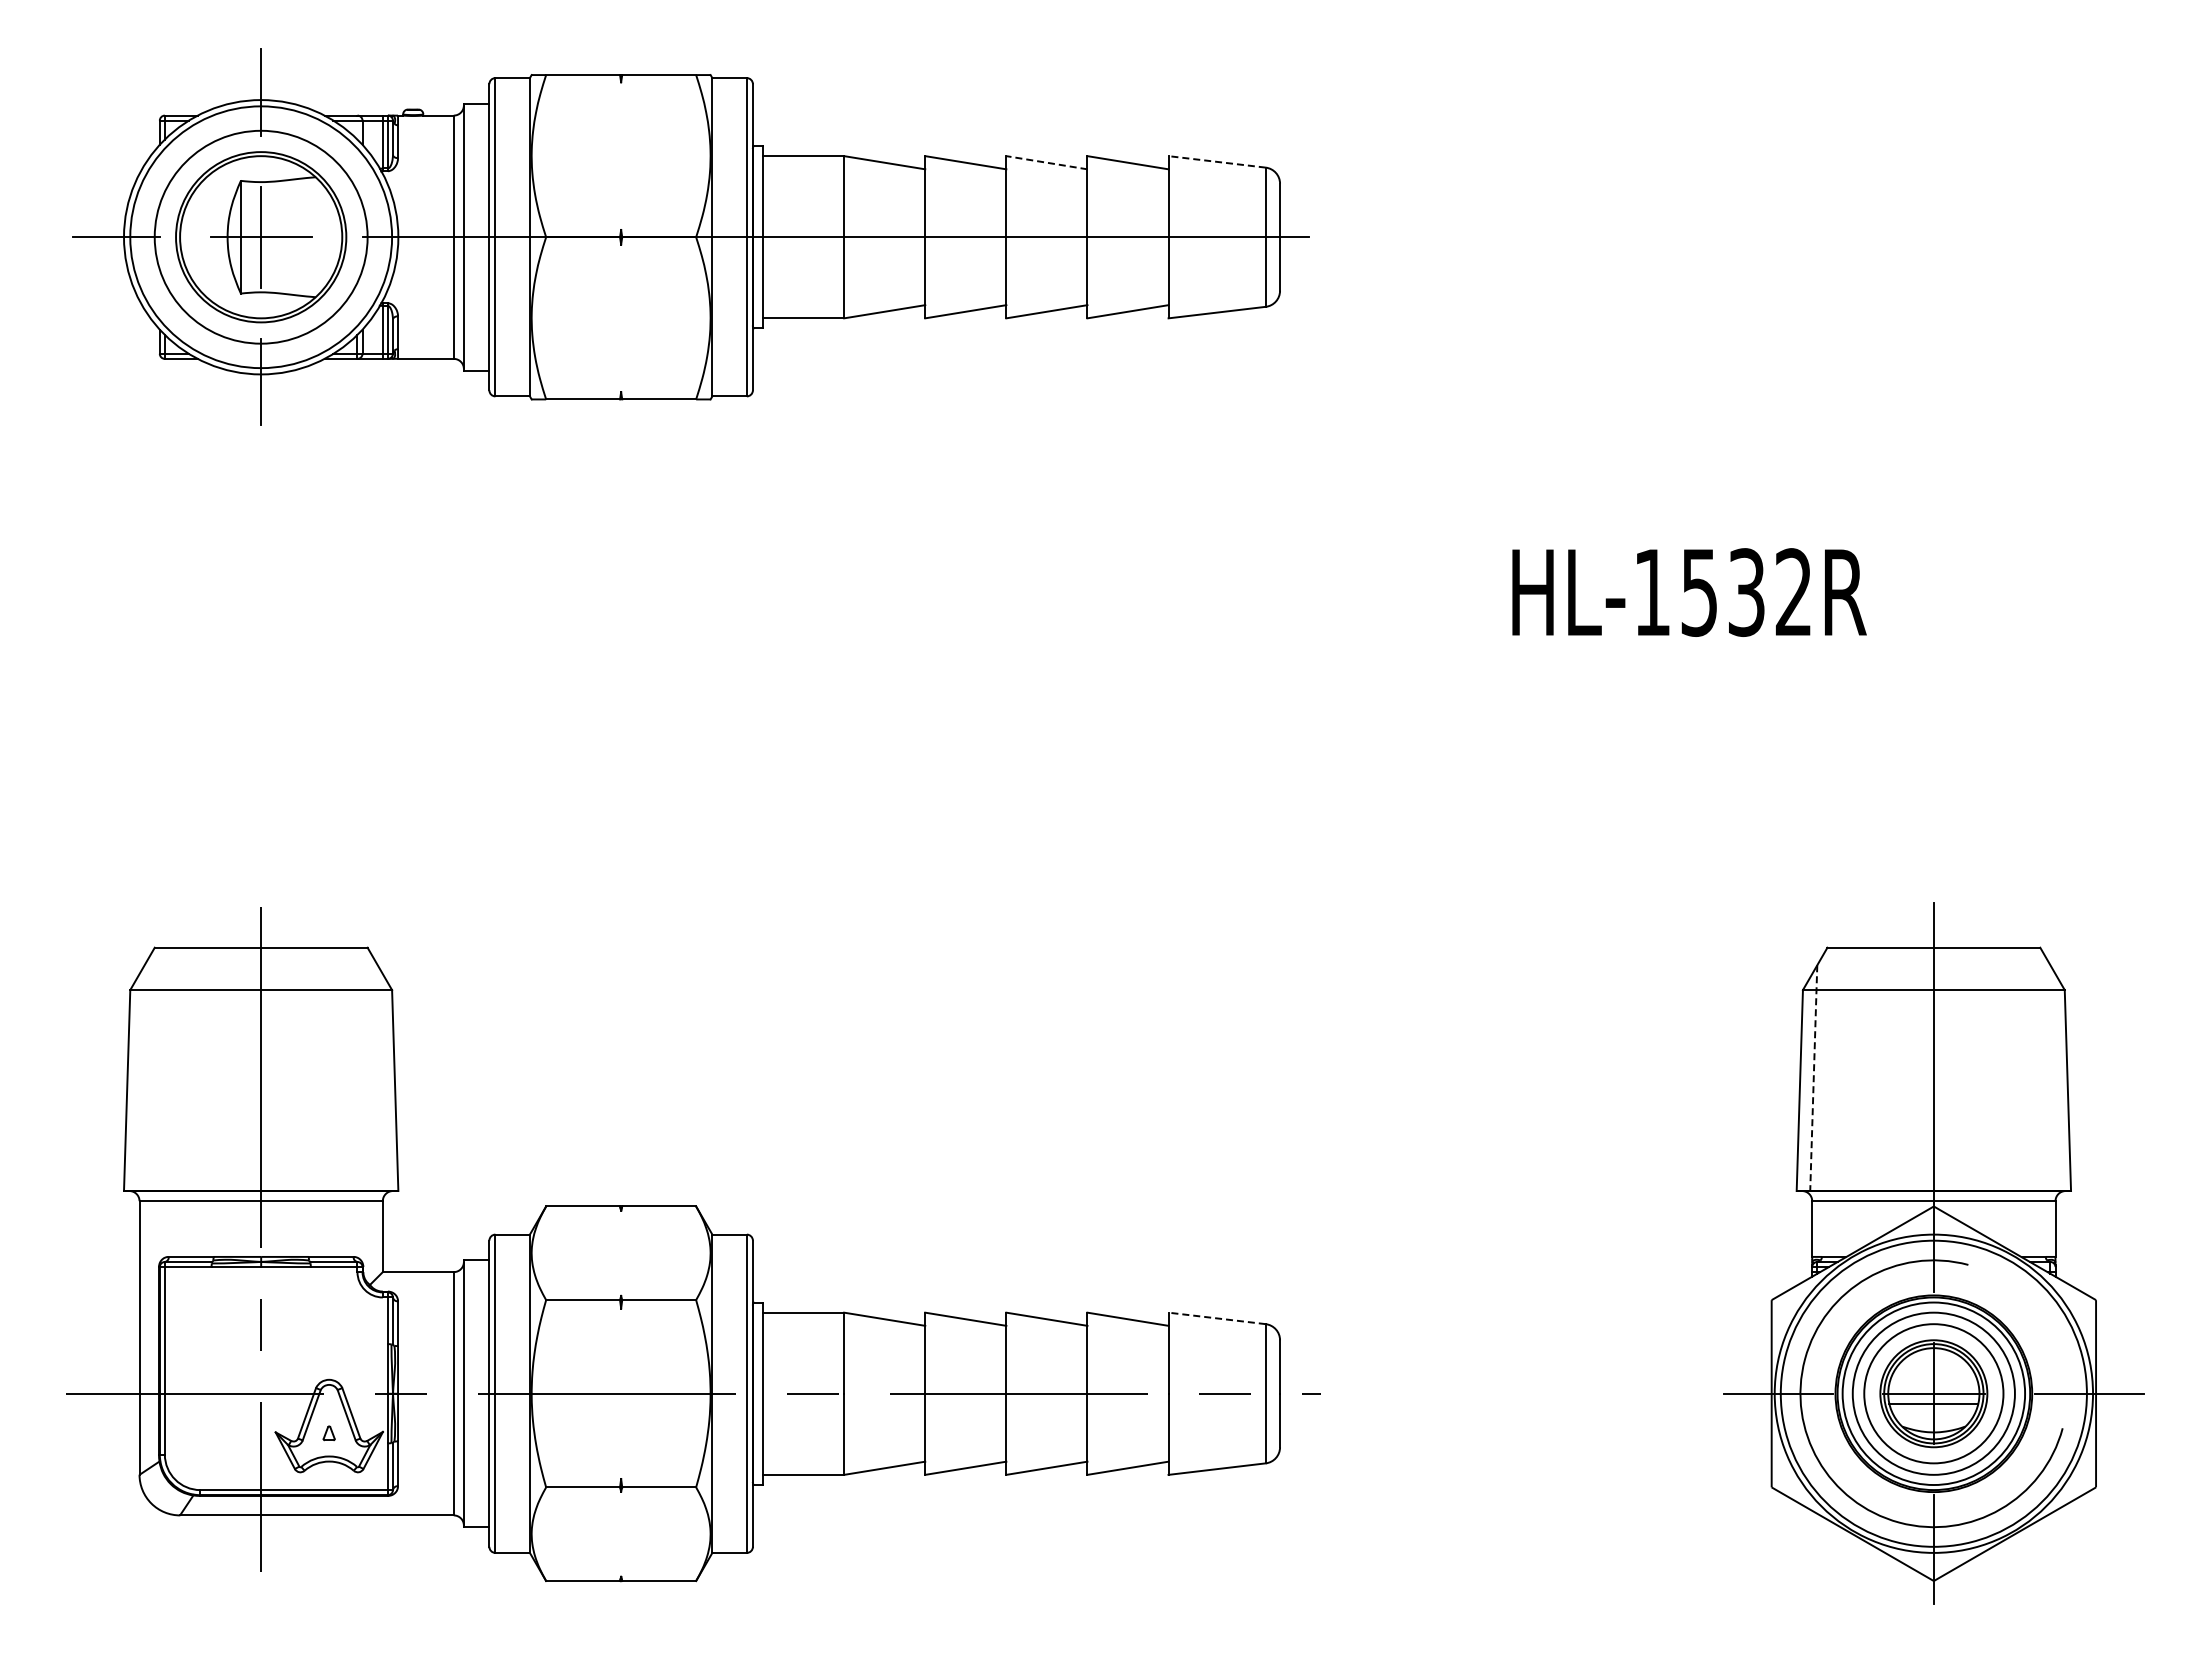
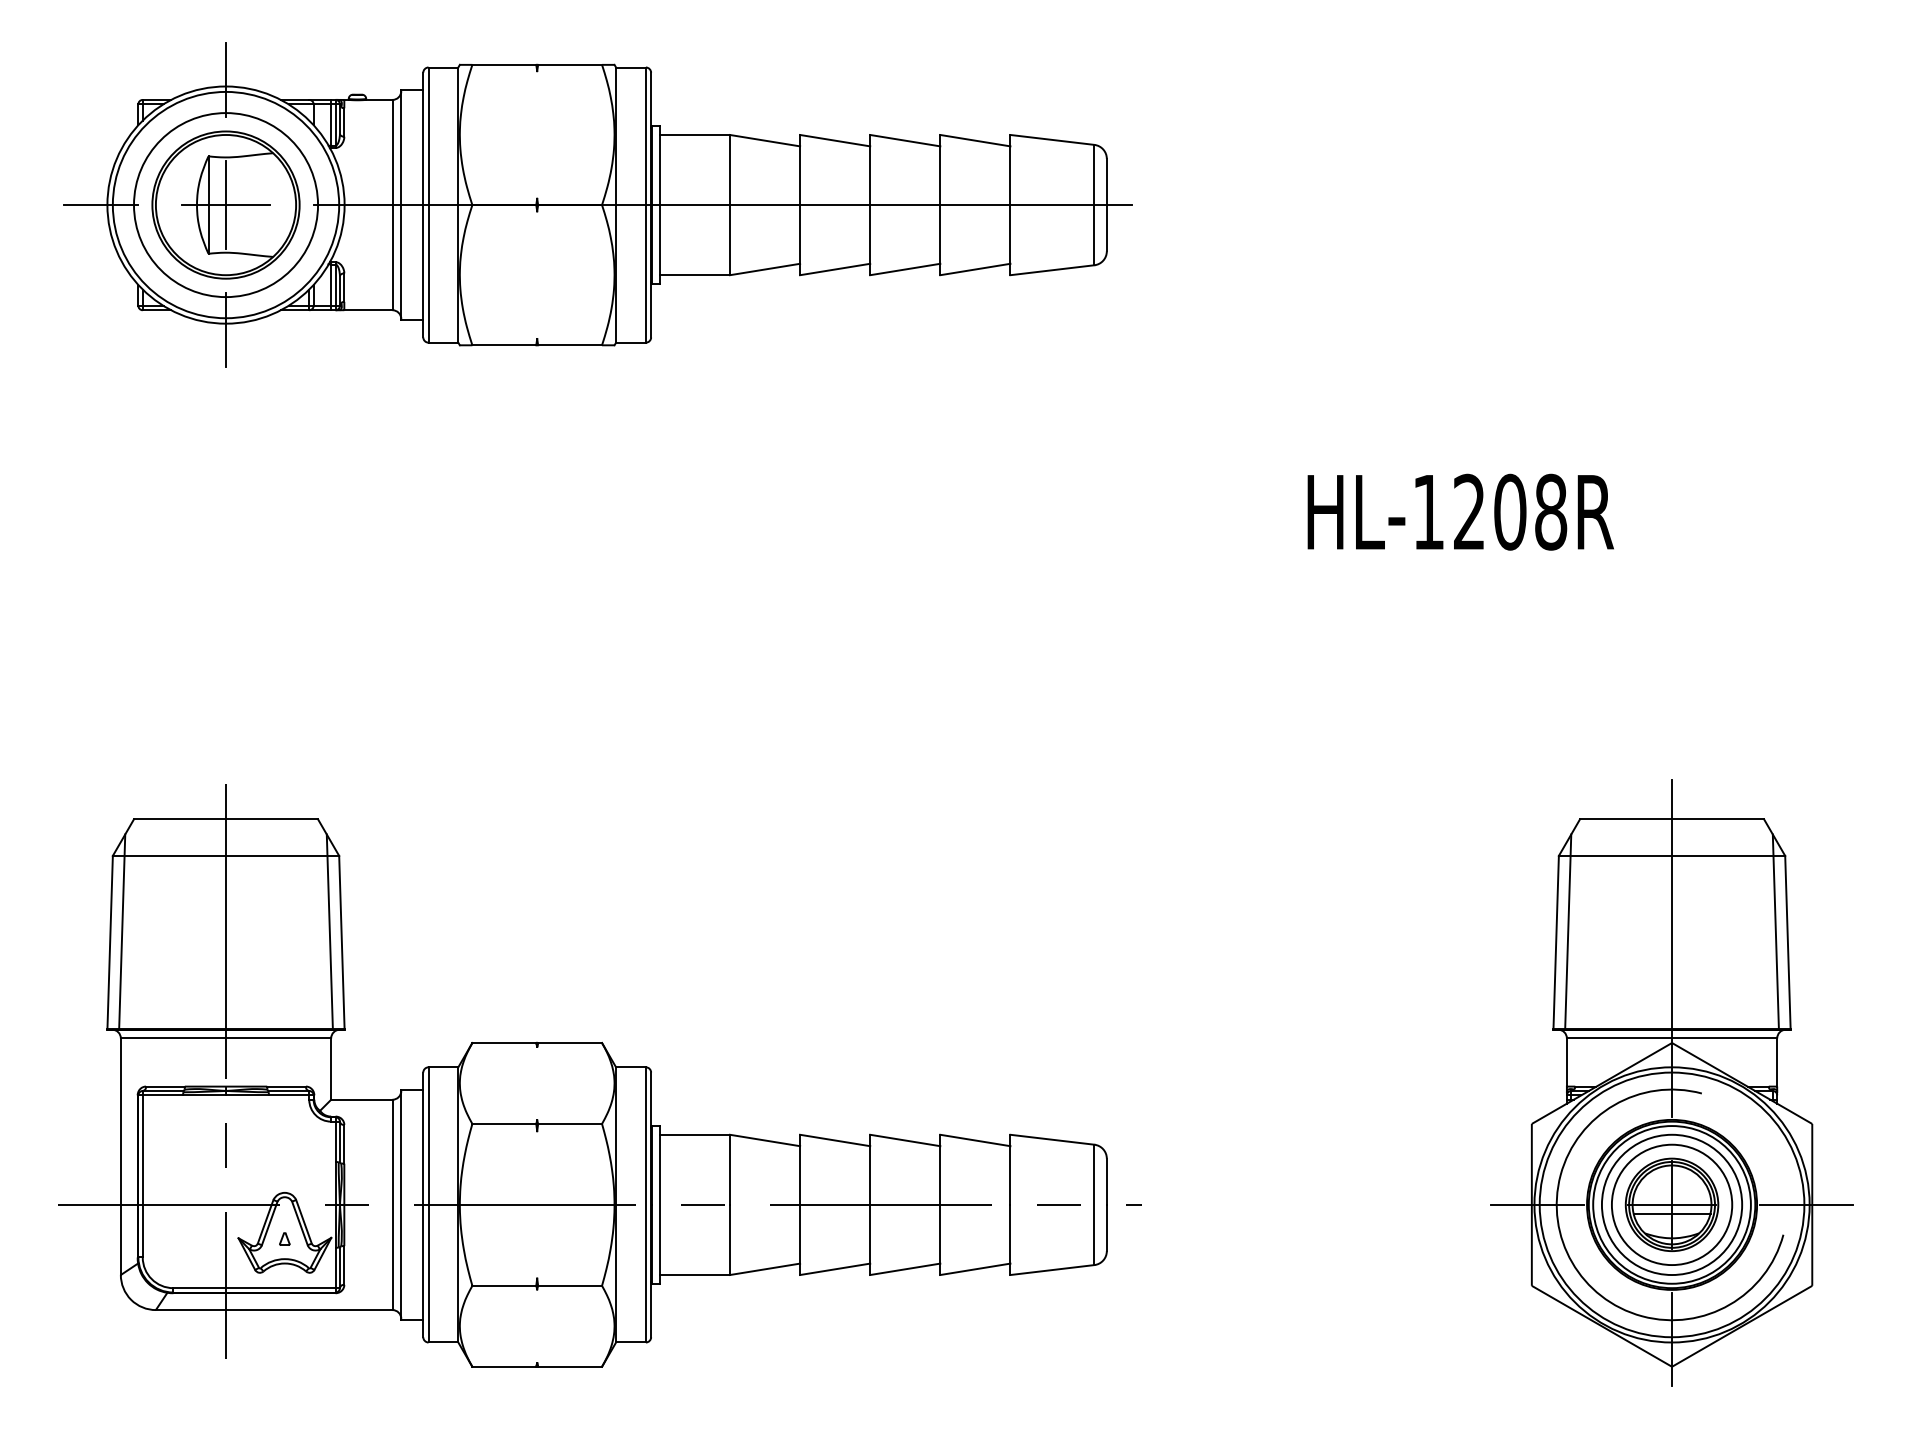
line: (1217, 161) -> (1052, 139), dashed -> solid
line: (1046, 162) -> (904, 140), dashed -> solid
text: (1746, 592) -> (1510, 512), HL-1532R -> HL-1208R
line: (140, 1077) -> (121, 931), added
line: (380, 1077) -> (329, 931), added
line: (2053, 1077) -> (1775, 931), added
line: (1813, 1078) -> (1567, 932), dashed -> solid
line: (1217, 1318) -> (1052, 1139), dashed -> solid

